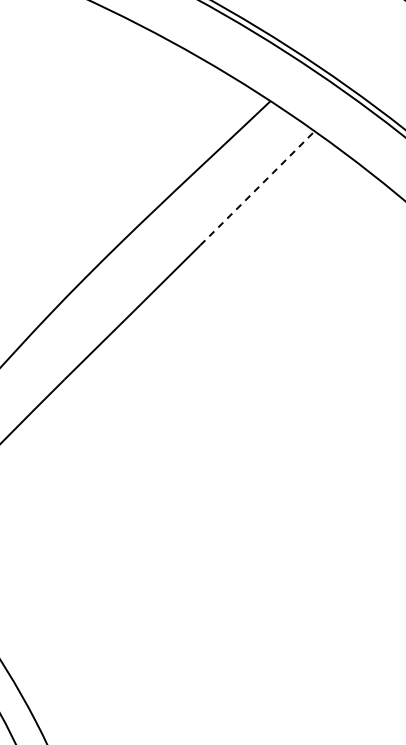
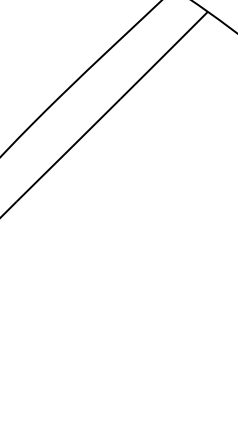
line: (257, 188) -> (164, 55), dashed -> solid

